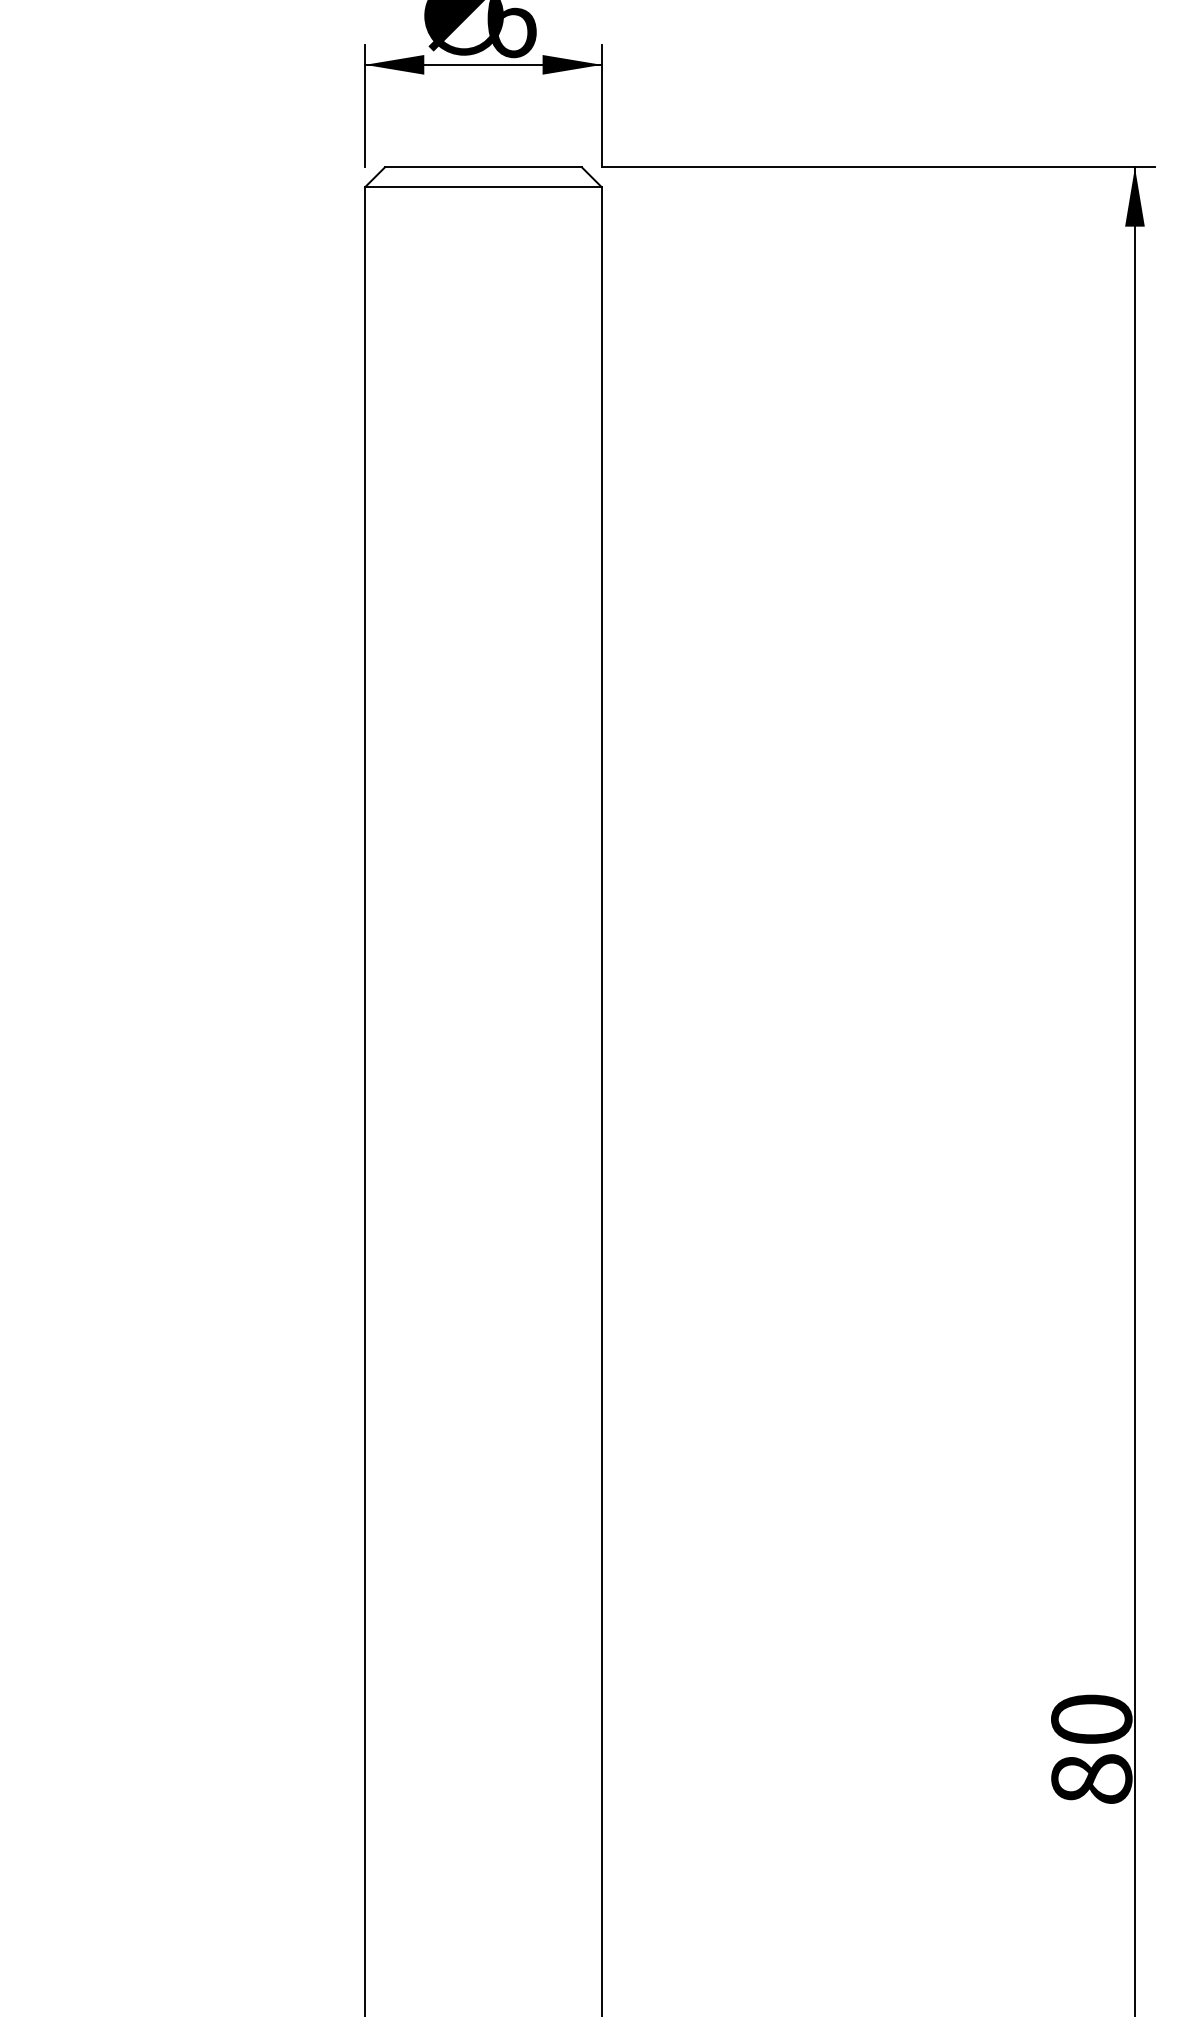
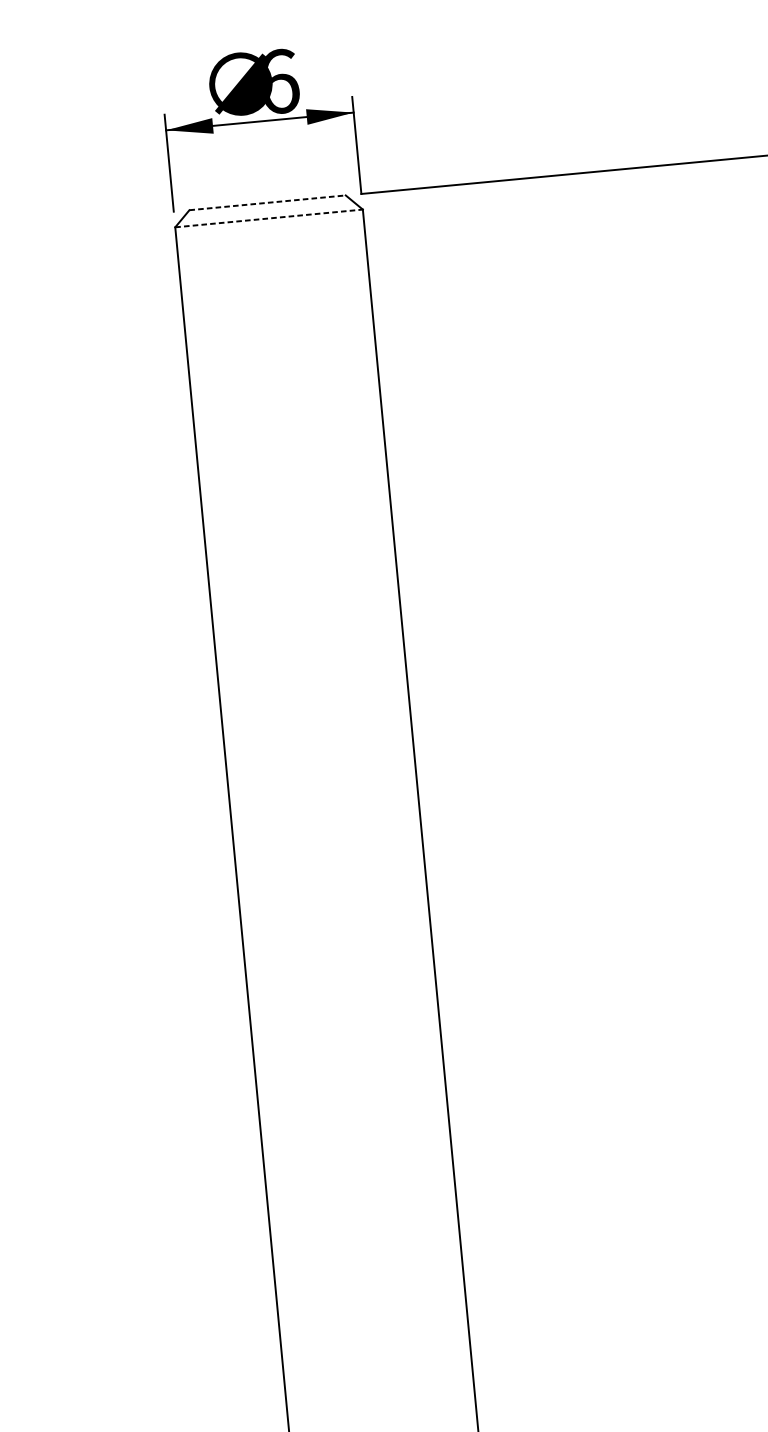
line: (483, 167) -> (267, 202), solid -> dashed
line: (483, 187) -> (269, 218), solid -> dashed

